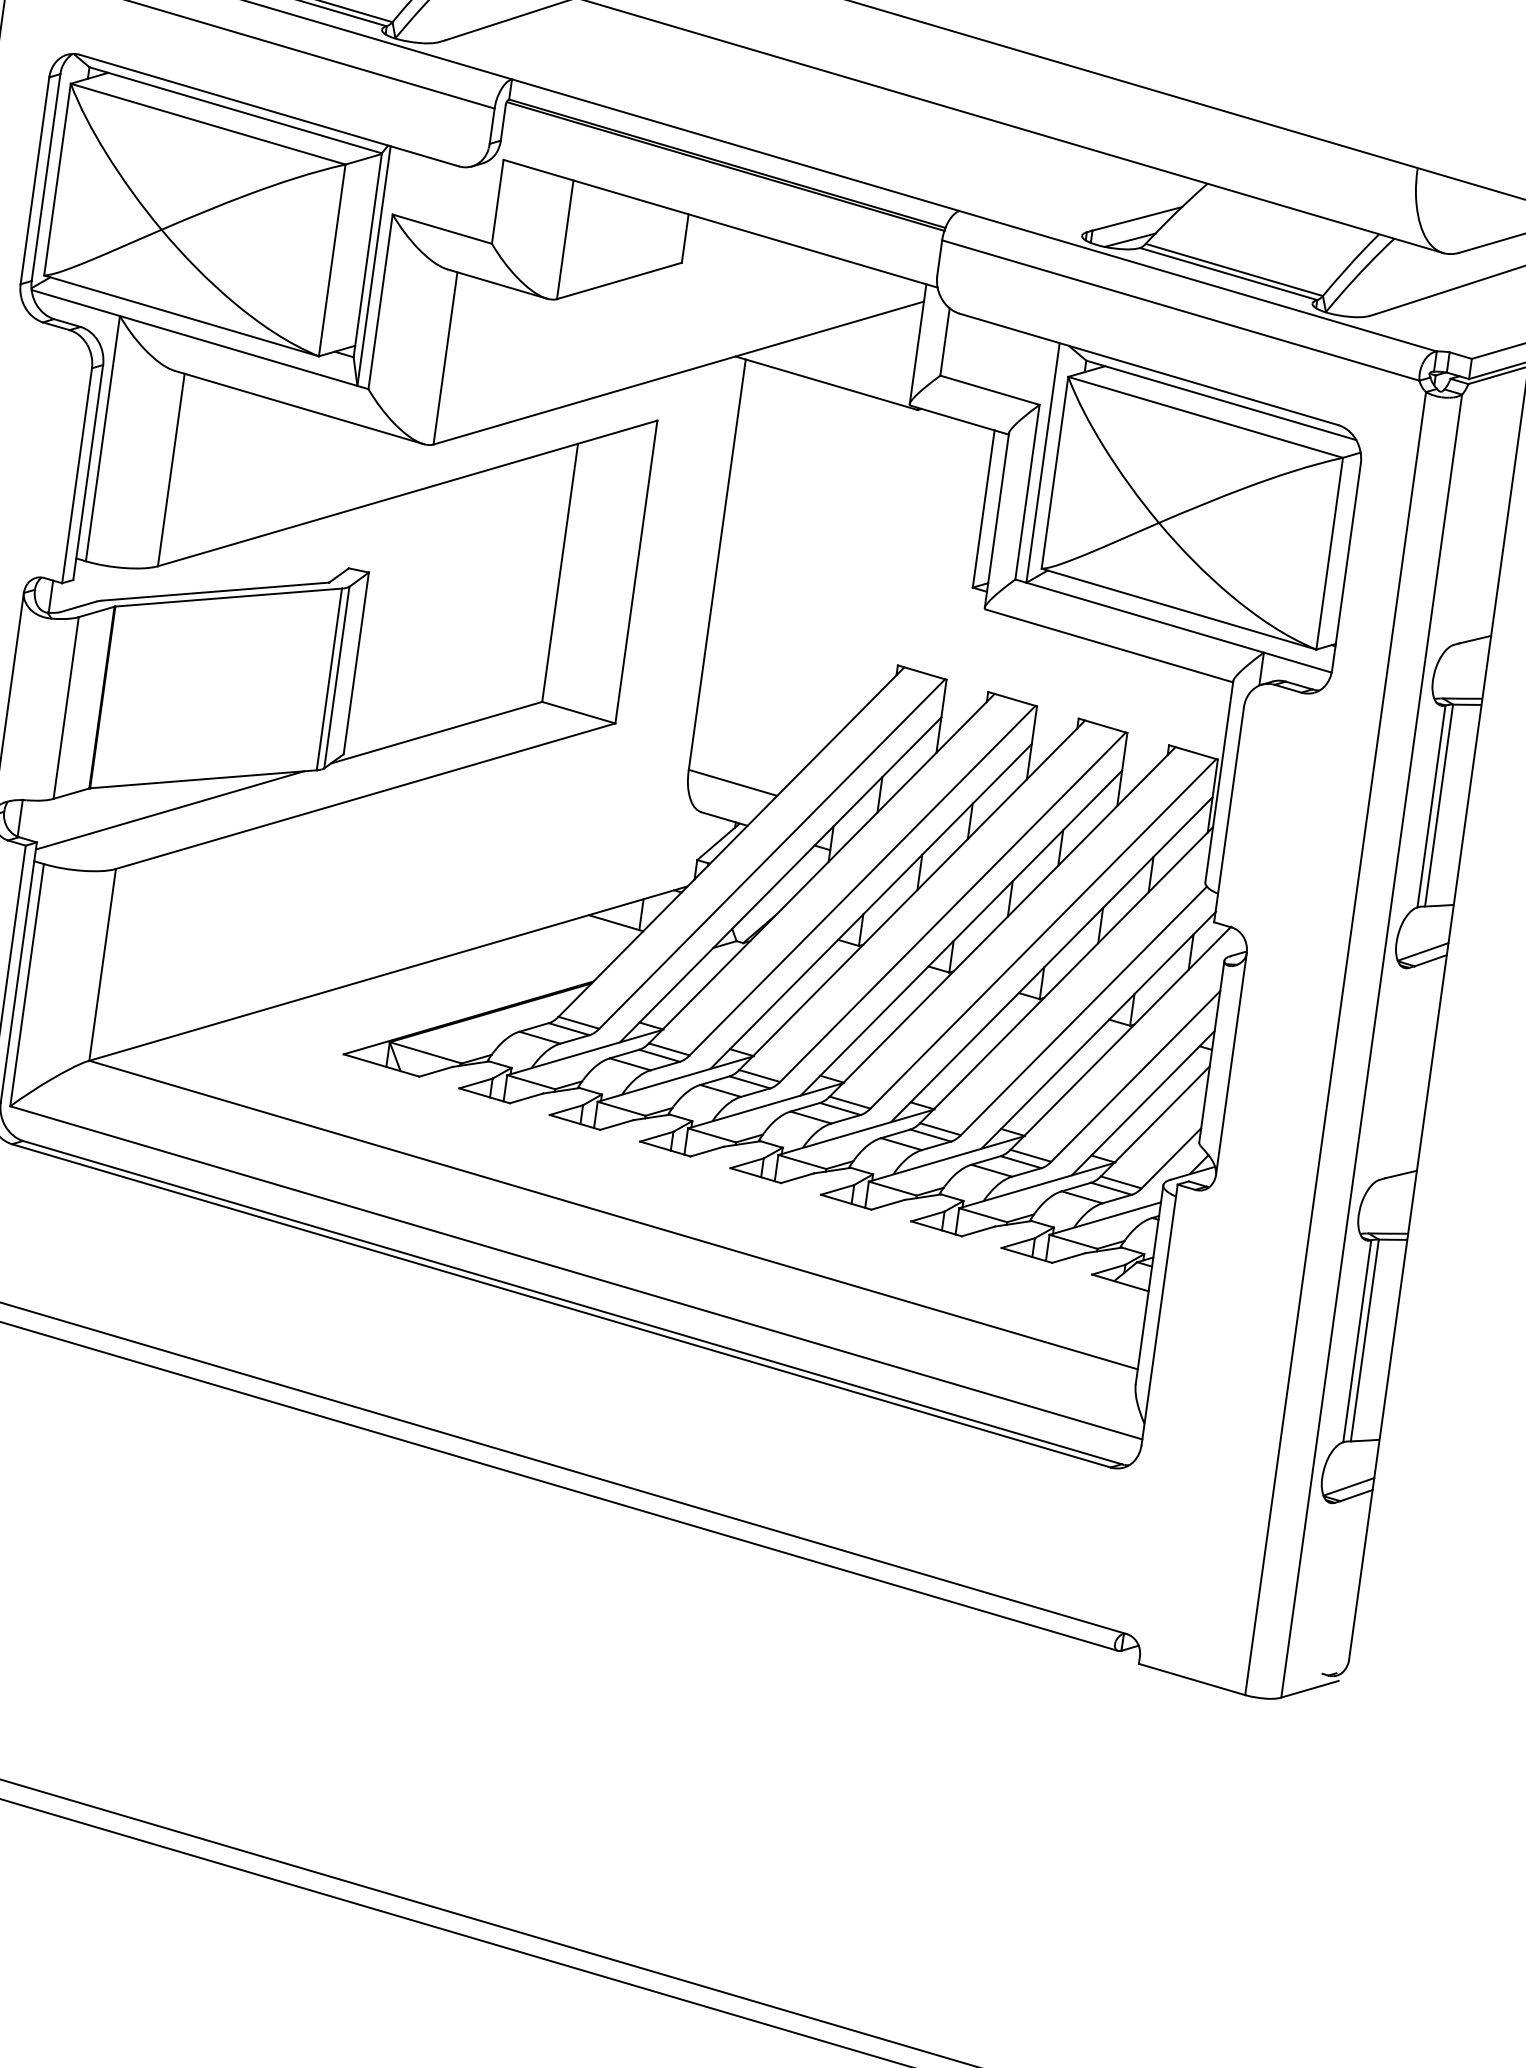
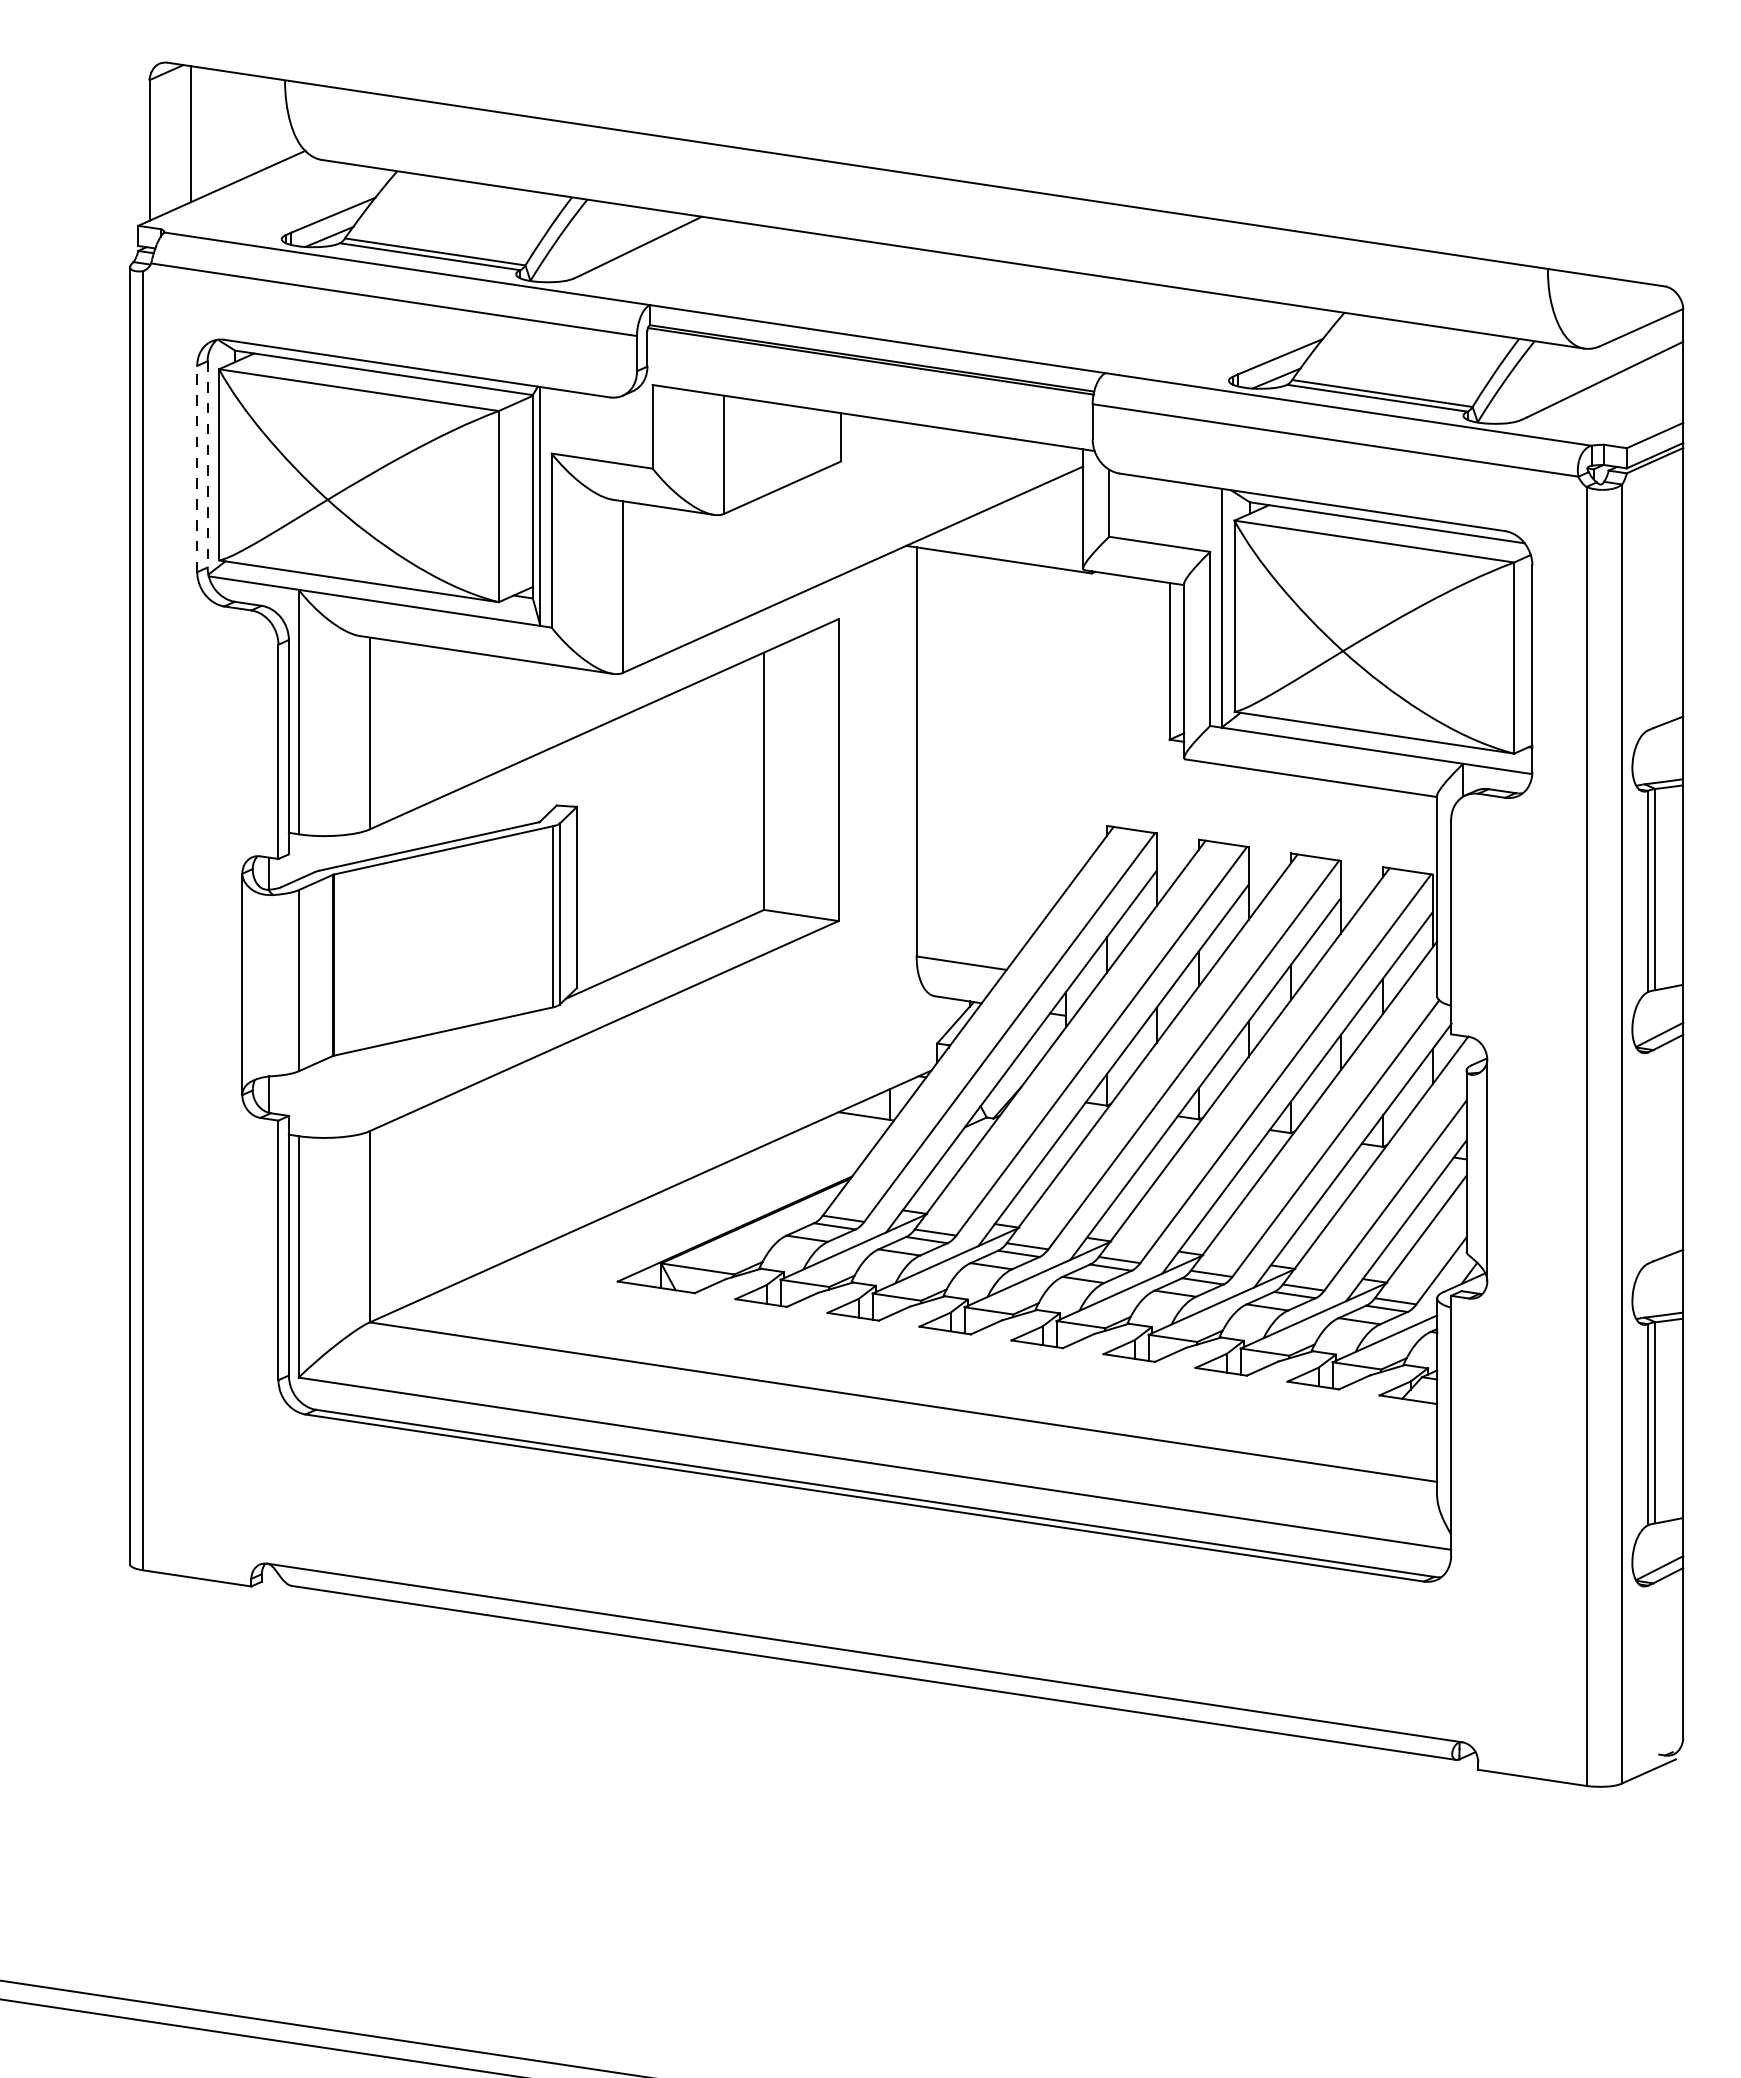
line: (45, 177) -> (207, 464), solid -> dashed
line: (35, 180) -> (197, 468), solid -> dashed
line: (169, 810) -> (414, 1066), removed

